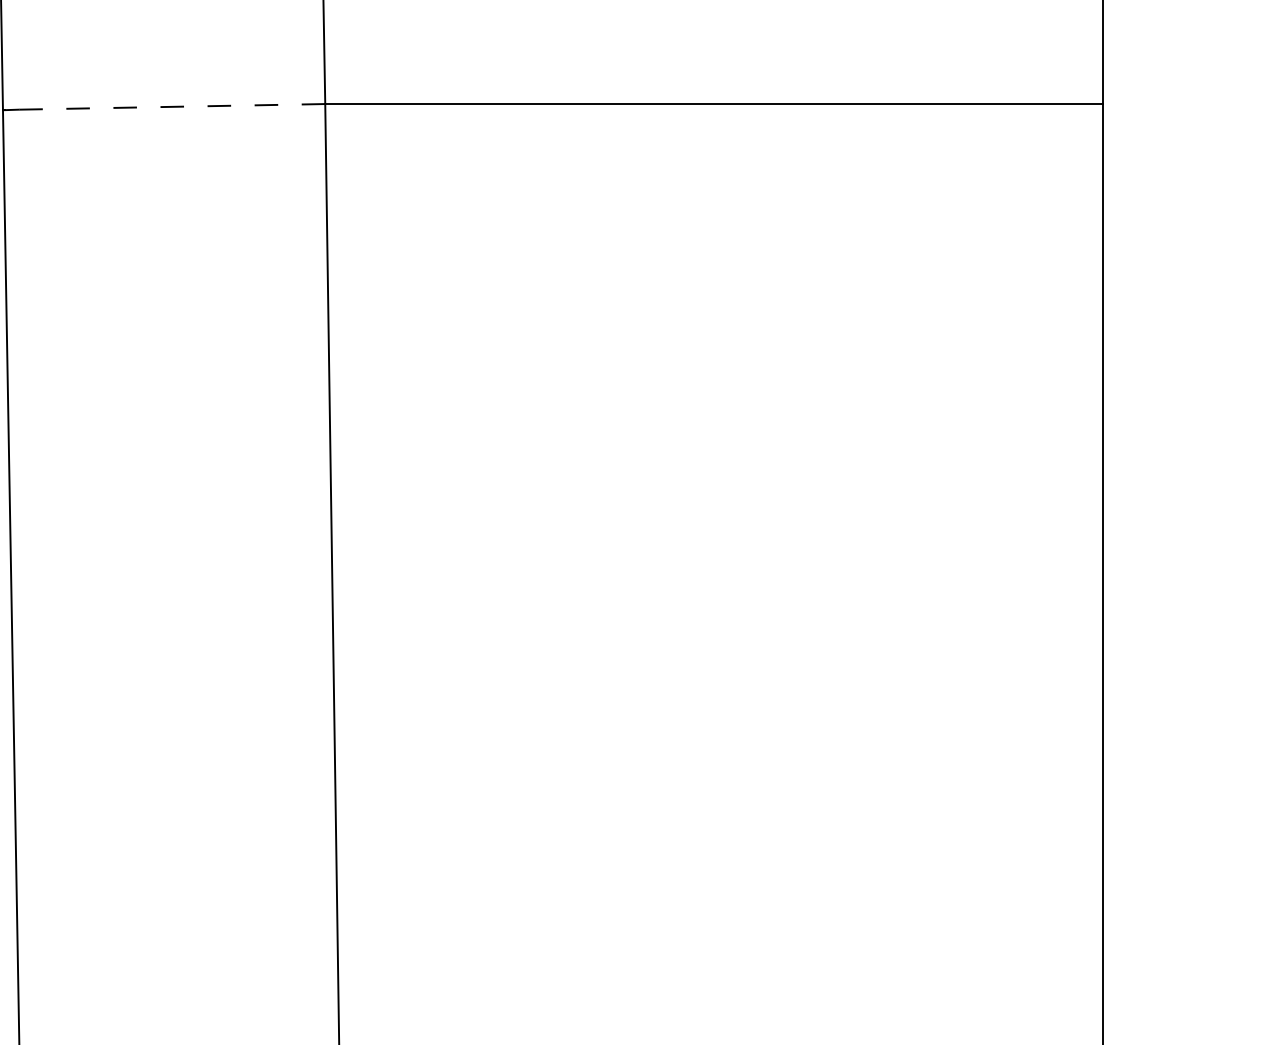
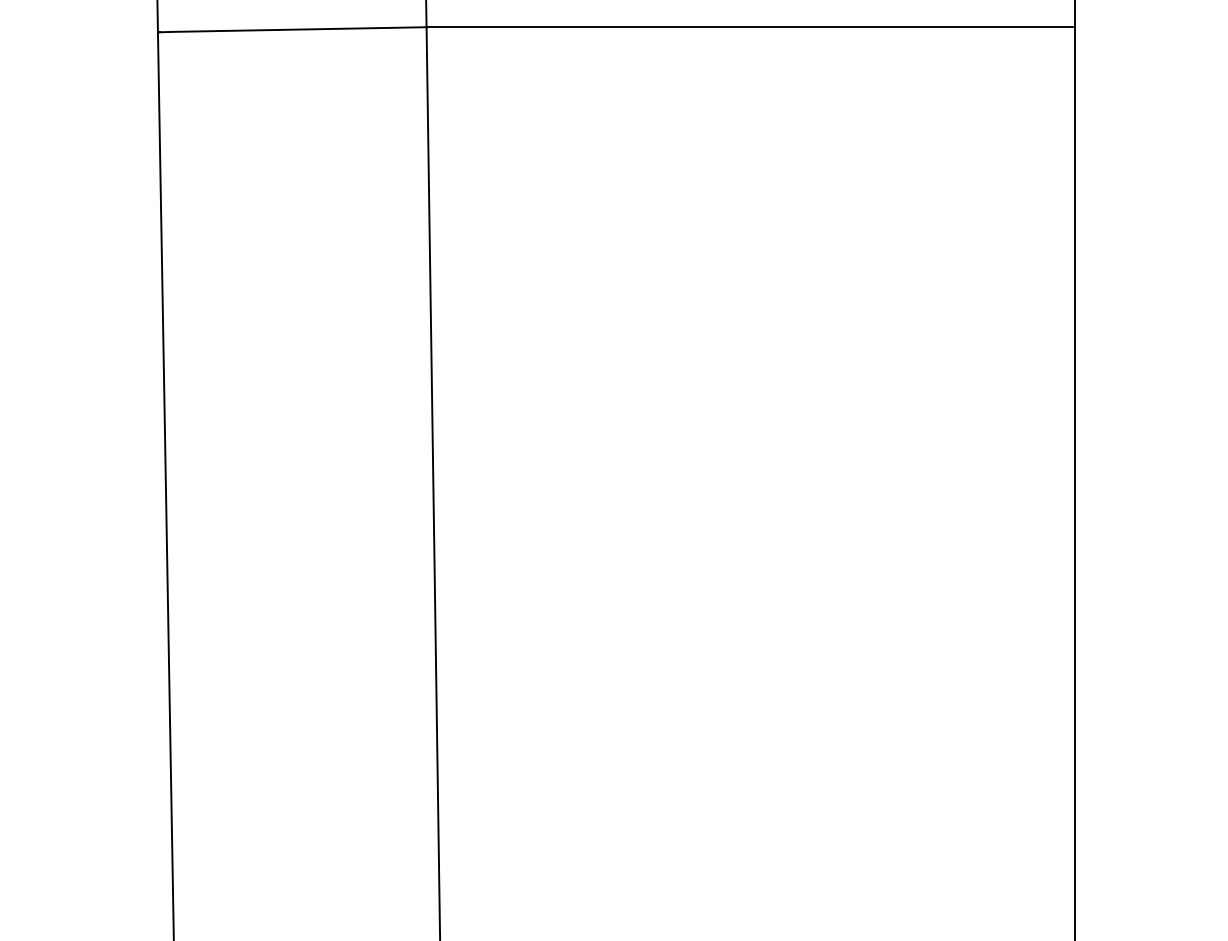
line: (171, 106) -> (298, 29), dashed -> solid

